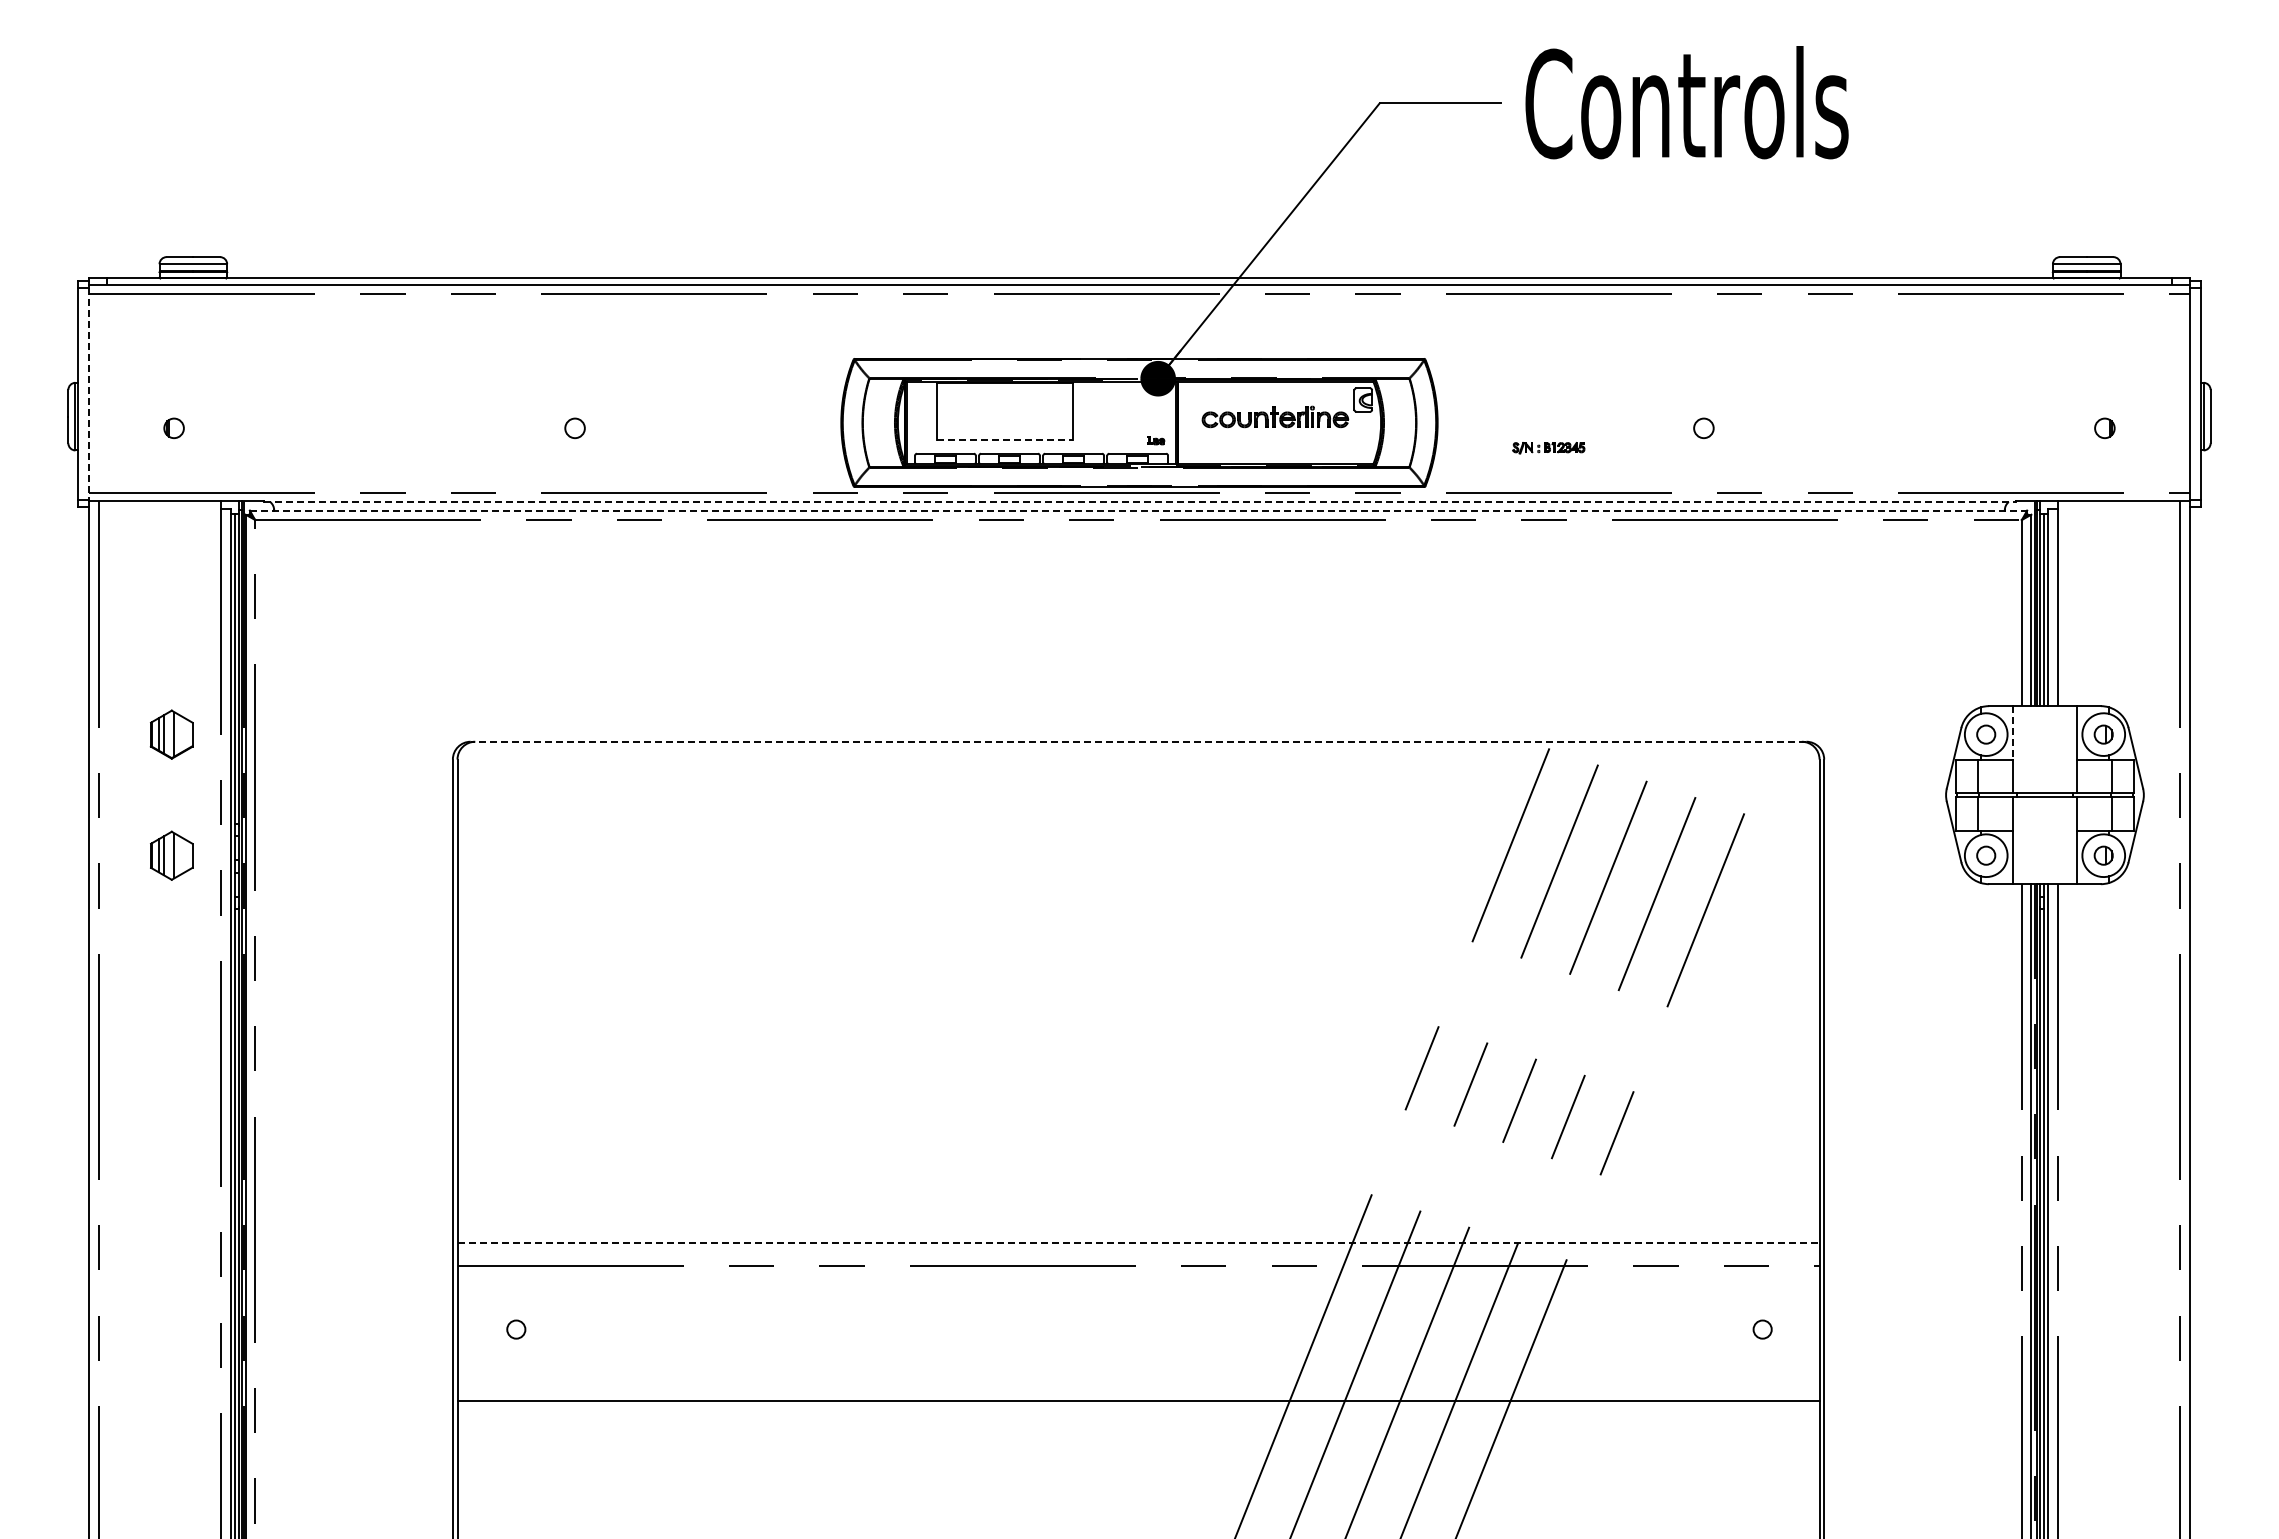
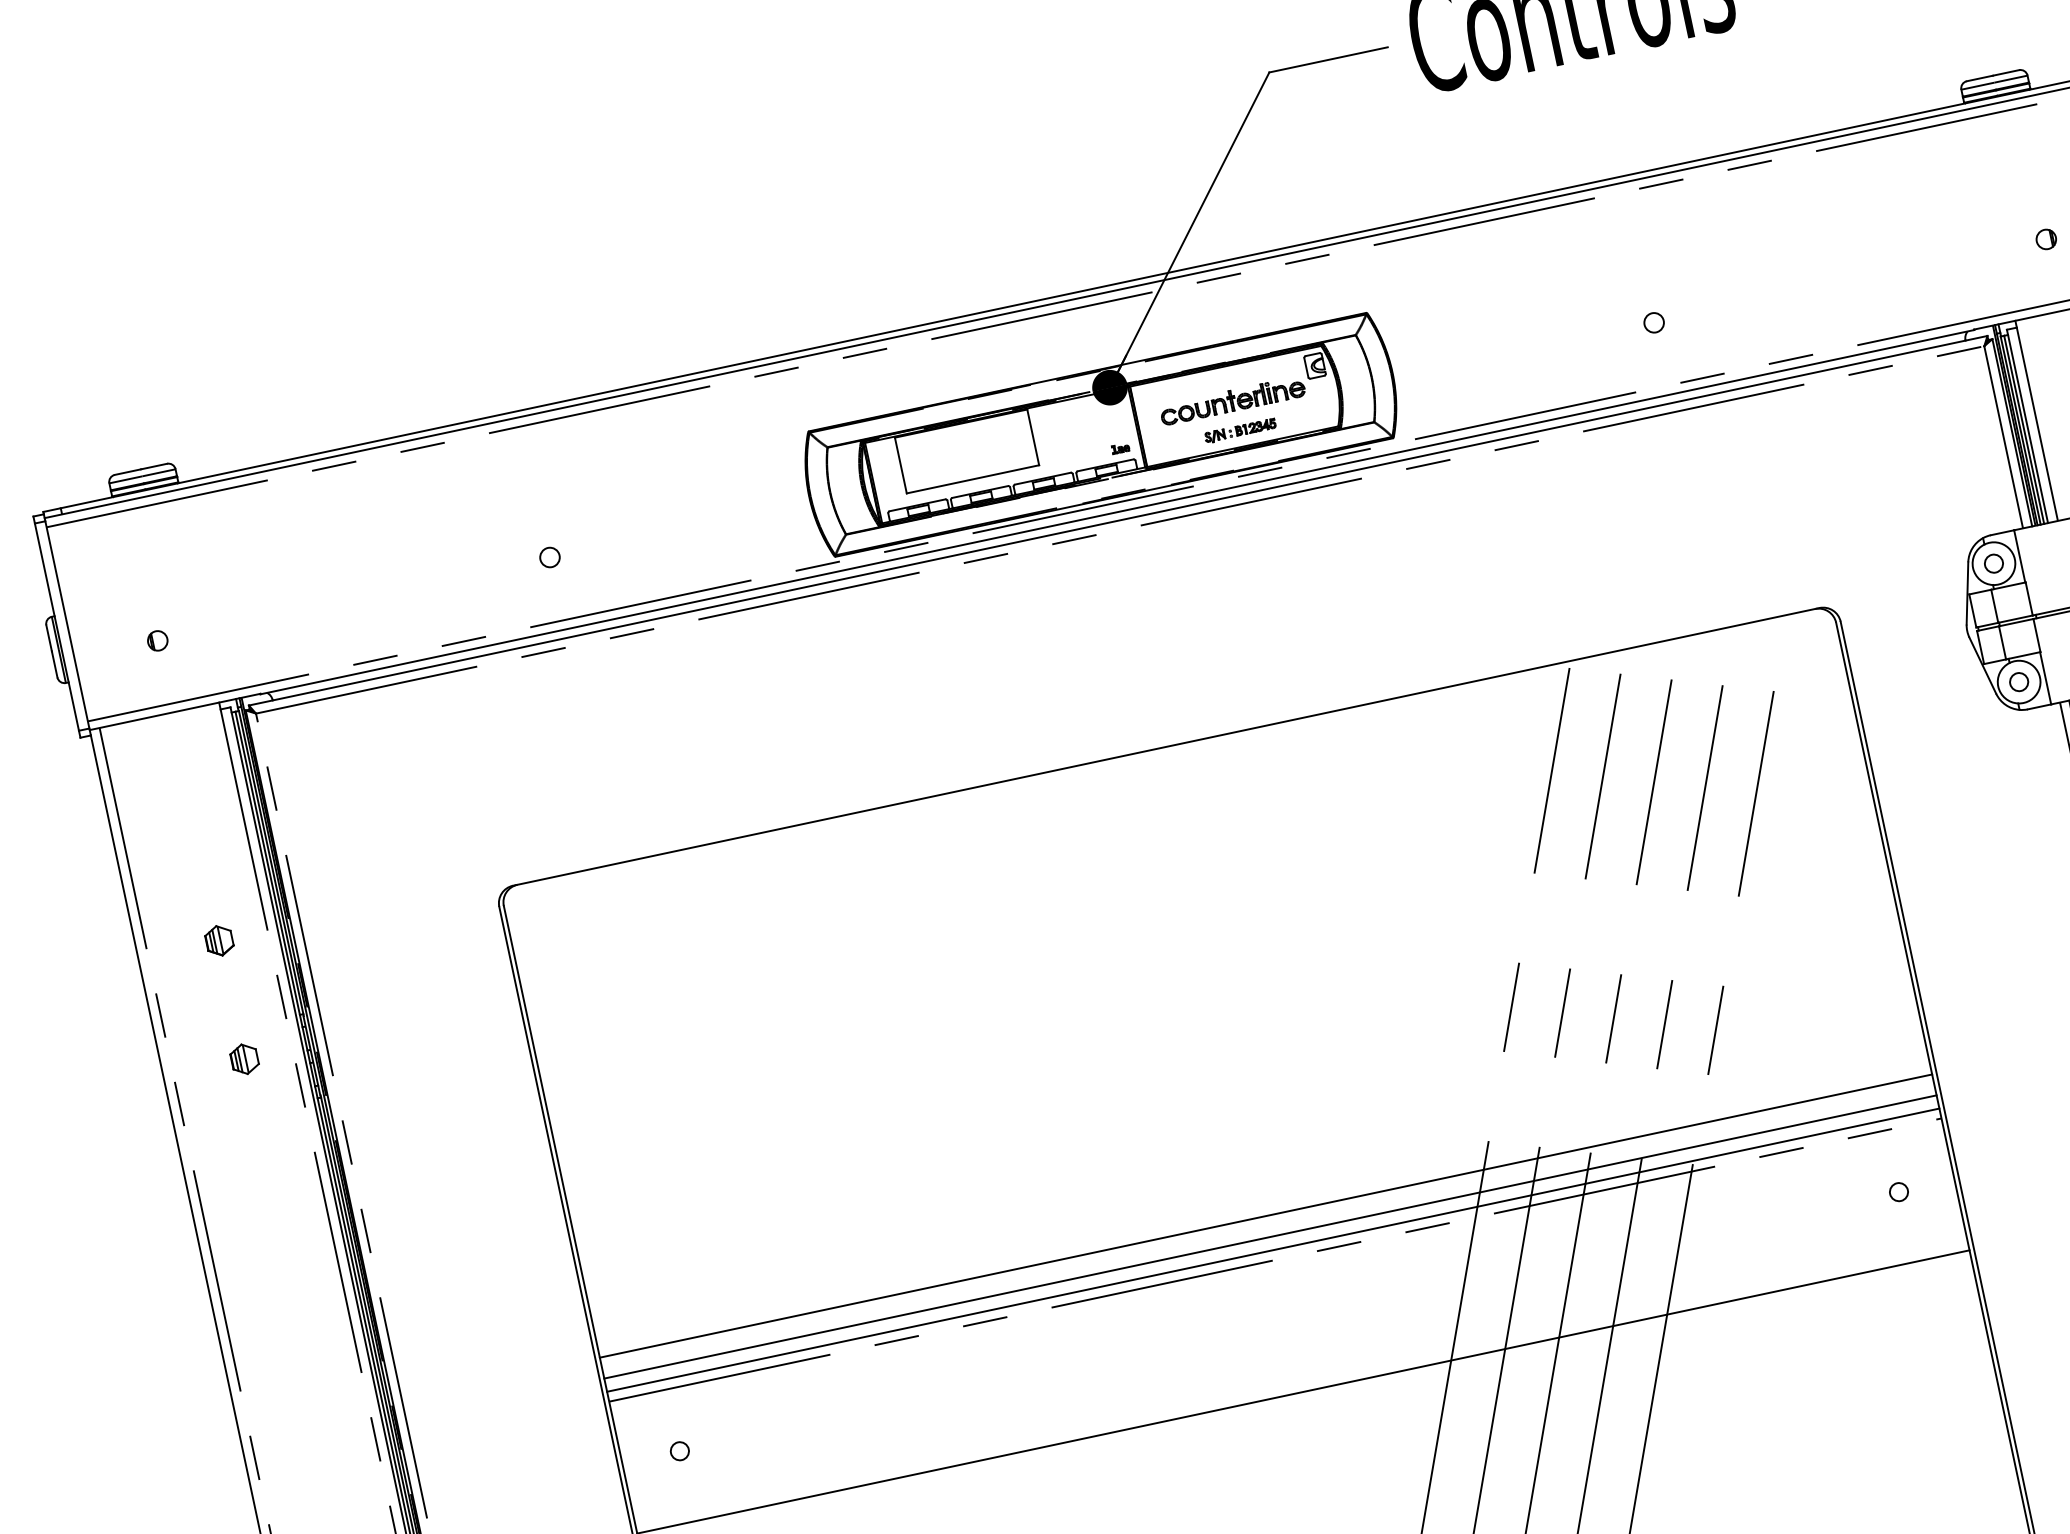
line: (89, 393) -> (67, 624), dashed -> solid
line: (1005, 439) -> (973, 478), dashed -> solid
part: (1548, 448) -> (1240, 431), moved
line: (1139, 502) -> (1117, 512), dashed -> solid
line: (1138, 510) -> (1118, 520), dashed -> solid
line: (2012, 732) -> (2019, 556), dashed -> solid
part: (172, 734) -> (219, 940), size x0.62
line: (1138, 741) -> (1166, 746), dashed -> solid
part: (172, 855) -> (245, 1059), size x0.62
line: (1138, 1221) -> (1265, 1216), added
line: (1139, 1242) -> (1271, 1236), dashed -> solid
line: (1138, 1256) -> (1273, 1250), added

